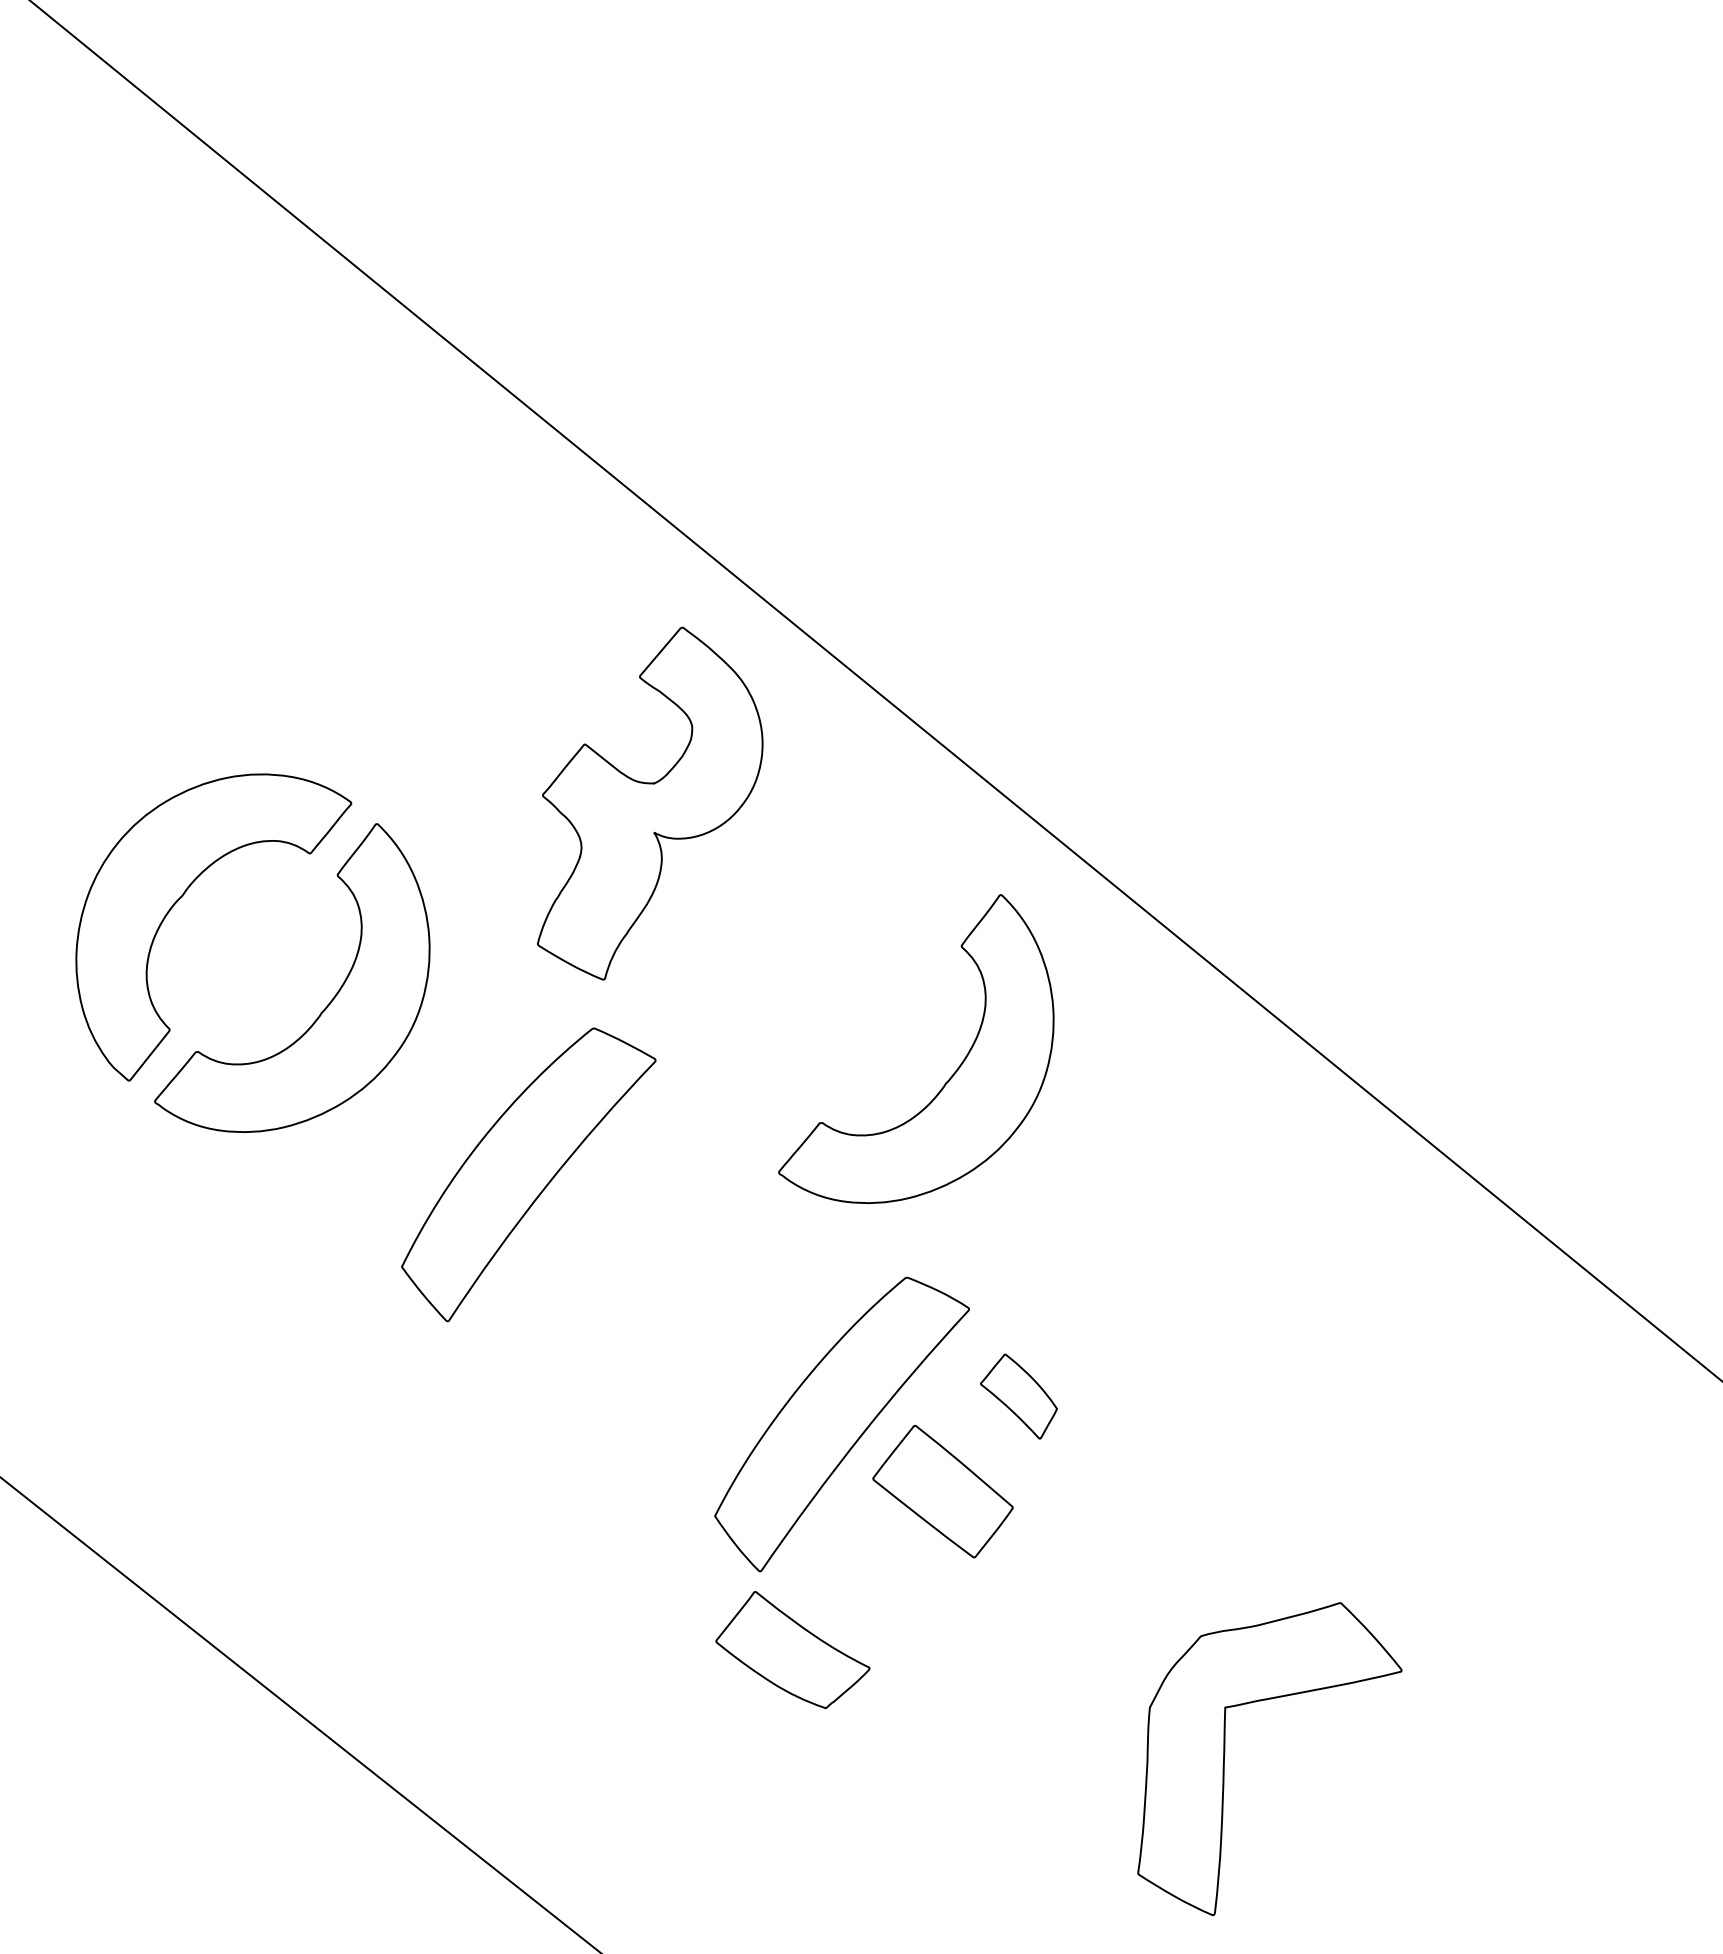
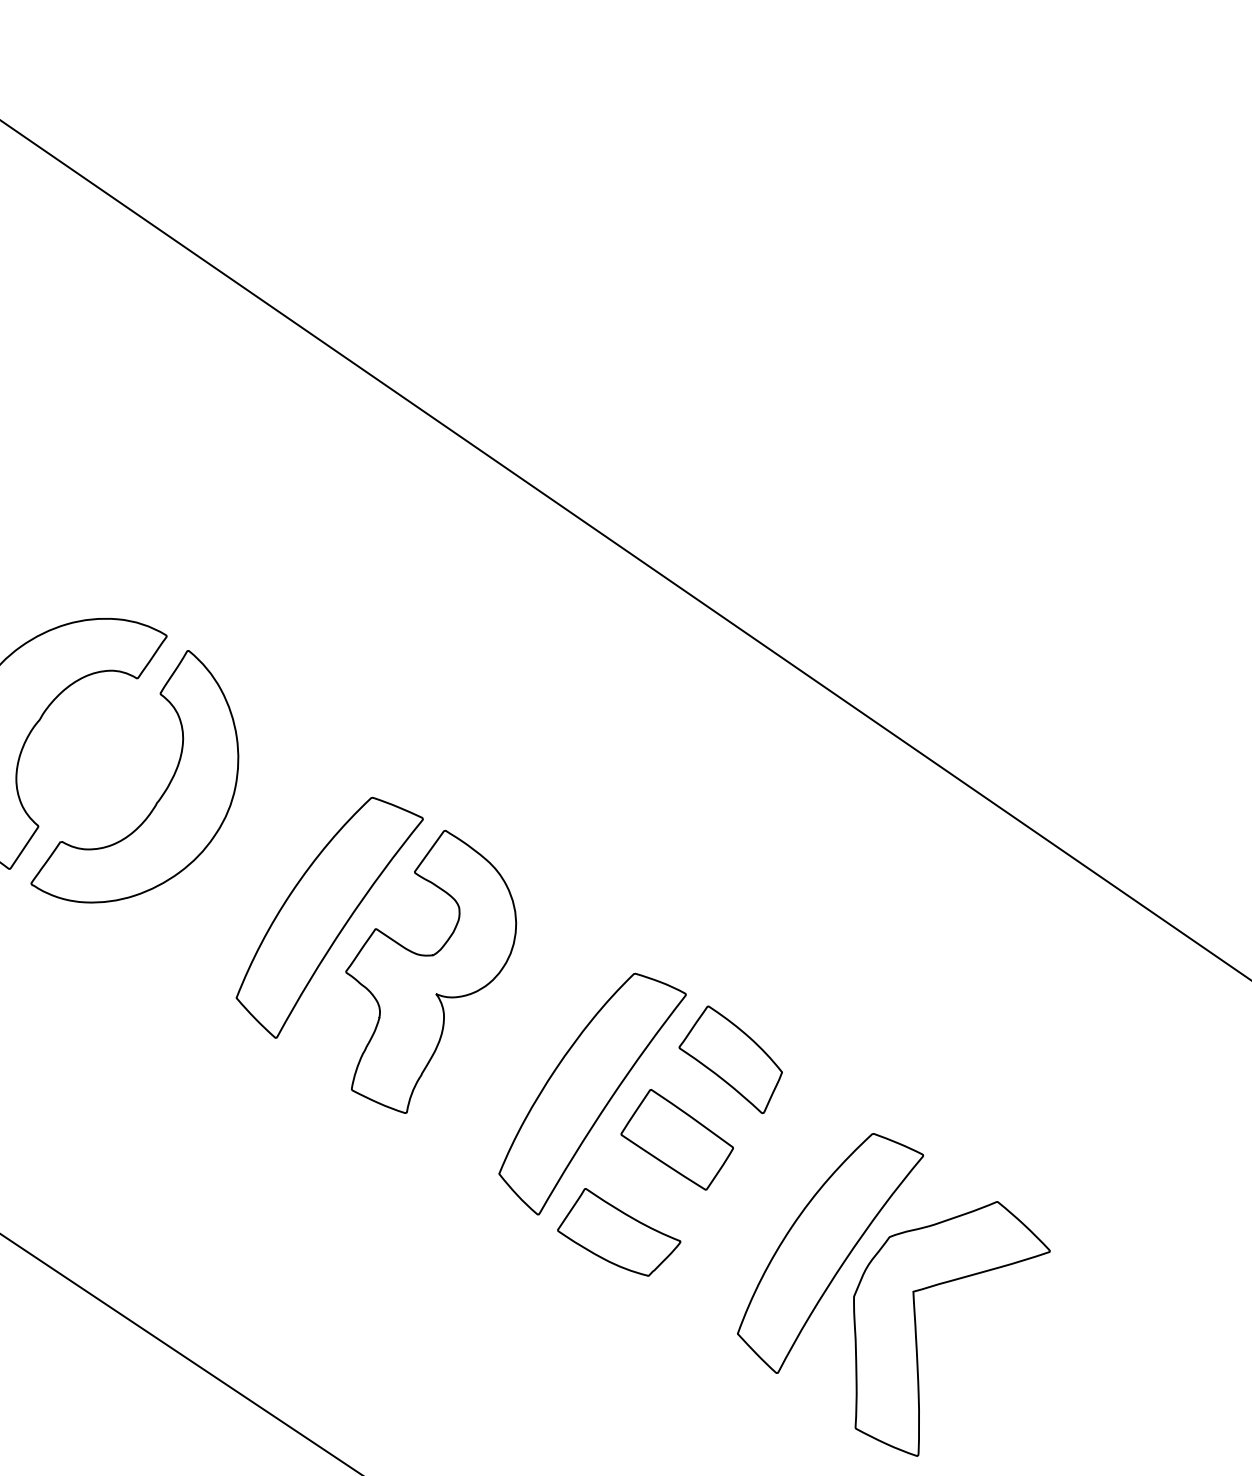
part: (650, 803) -> (431, 971), moved
part: (951, 1075) -> (656, 811), removed
part: (1018, 1396) -> (730, 1060), size x1.67
part: (1125, 1649) -> (831, 1252), added
part: (792, 1650) -> (618, 1232), moved

